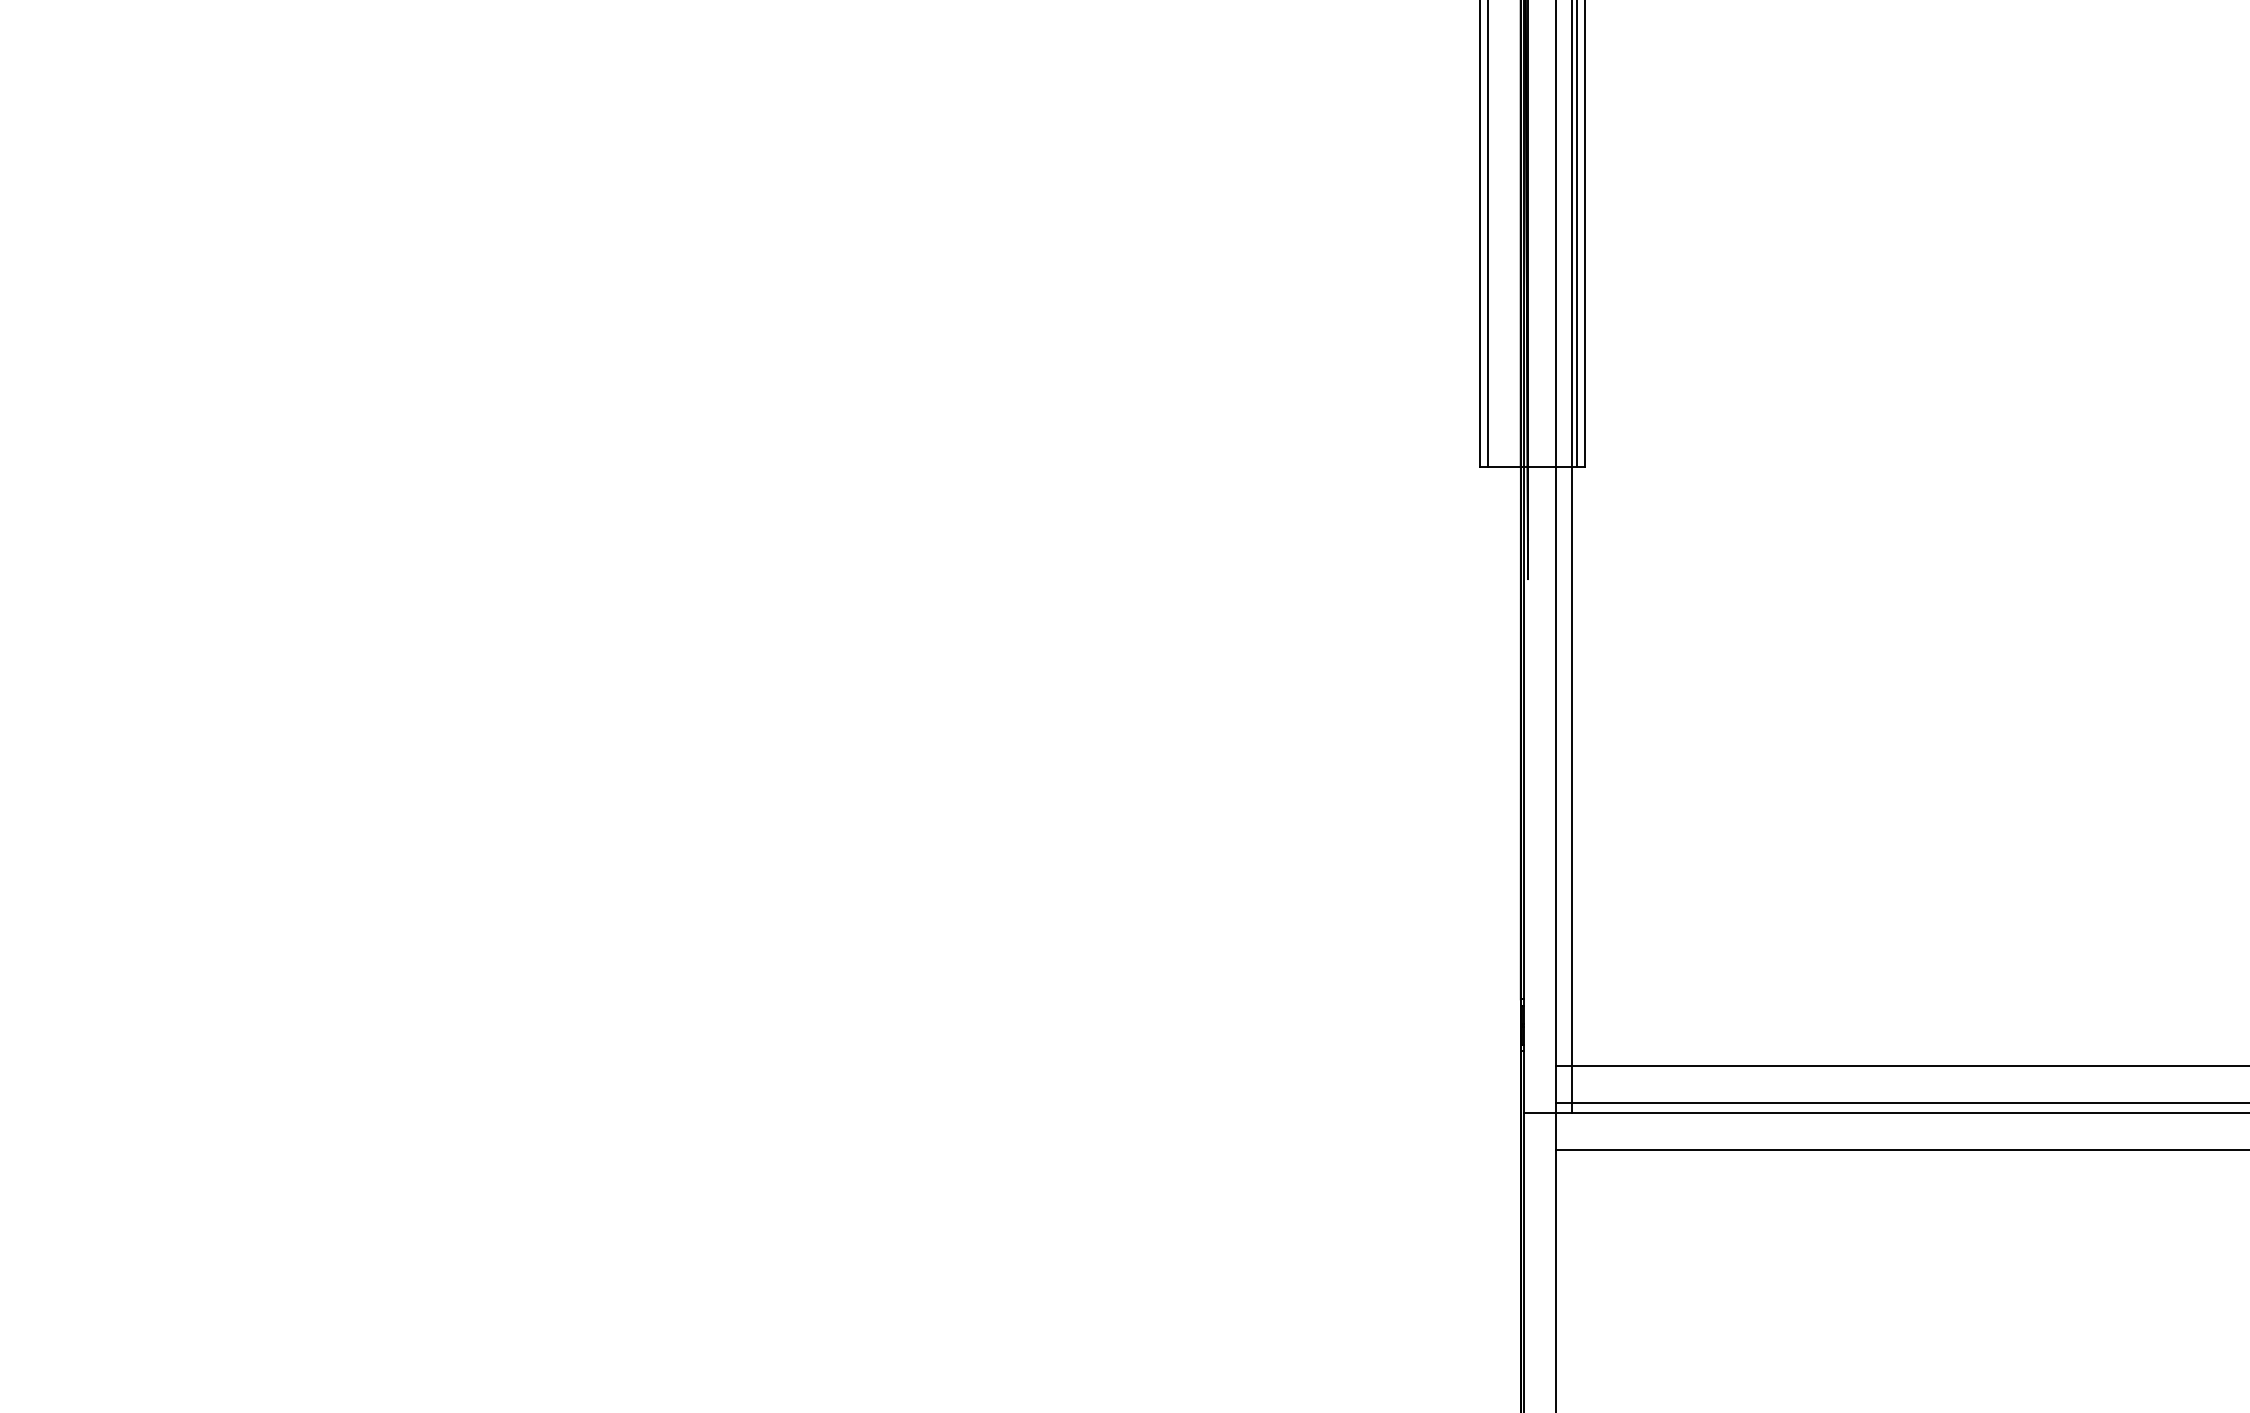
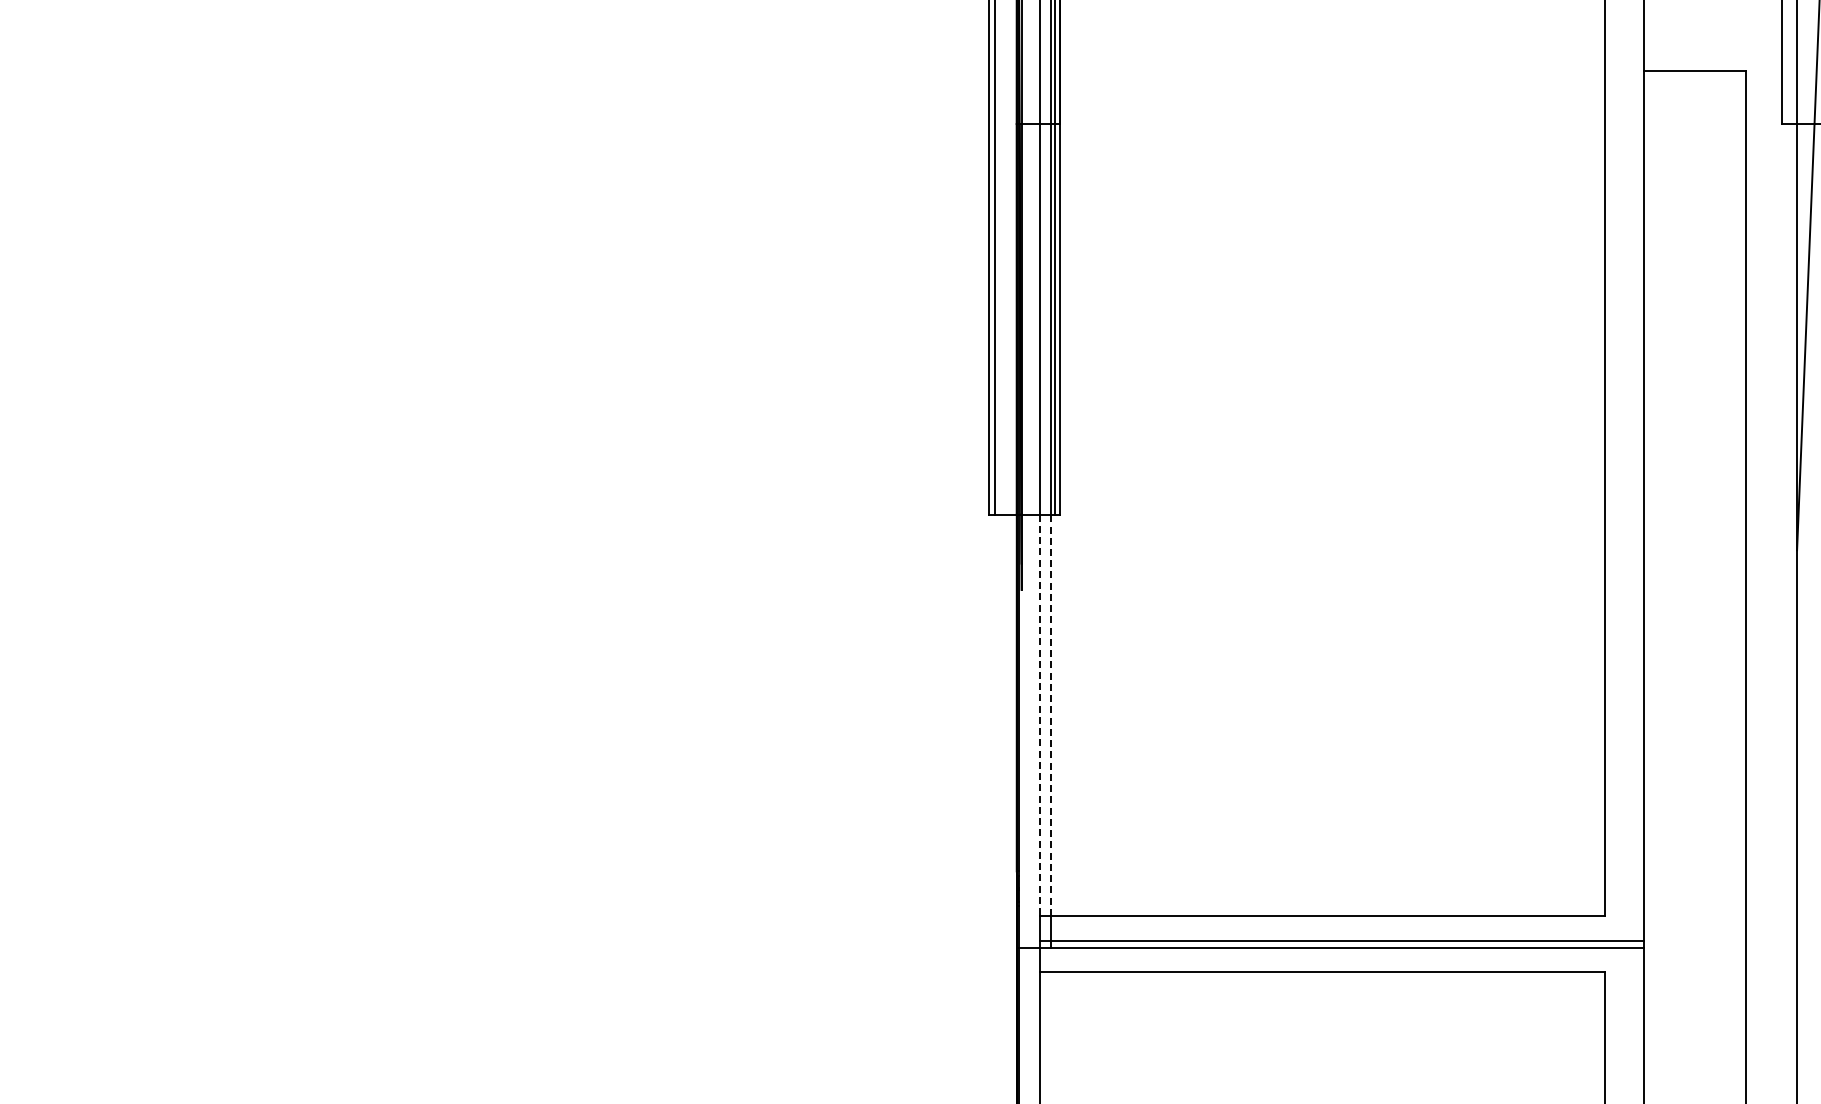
line: (1556, 766) -> (1040, 715), solid -> dashed
line: (1572, 766) -> (1051, 715), solid -> dashed

